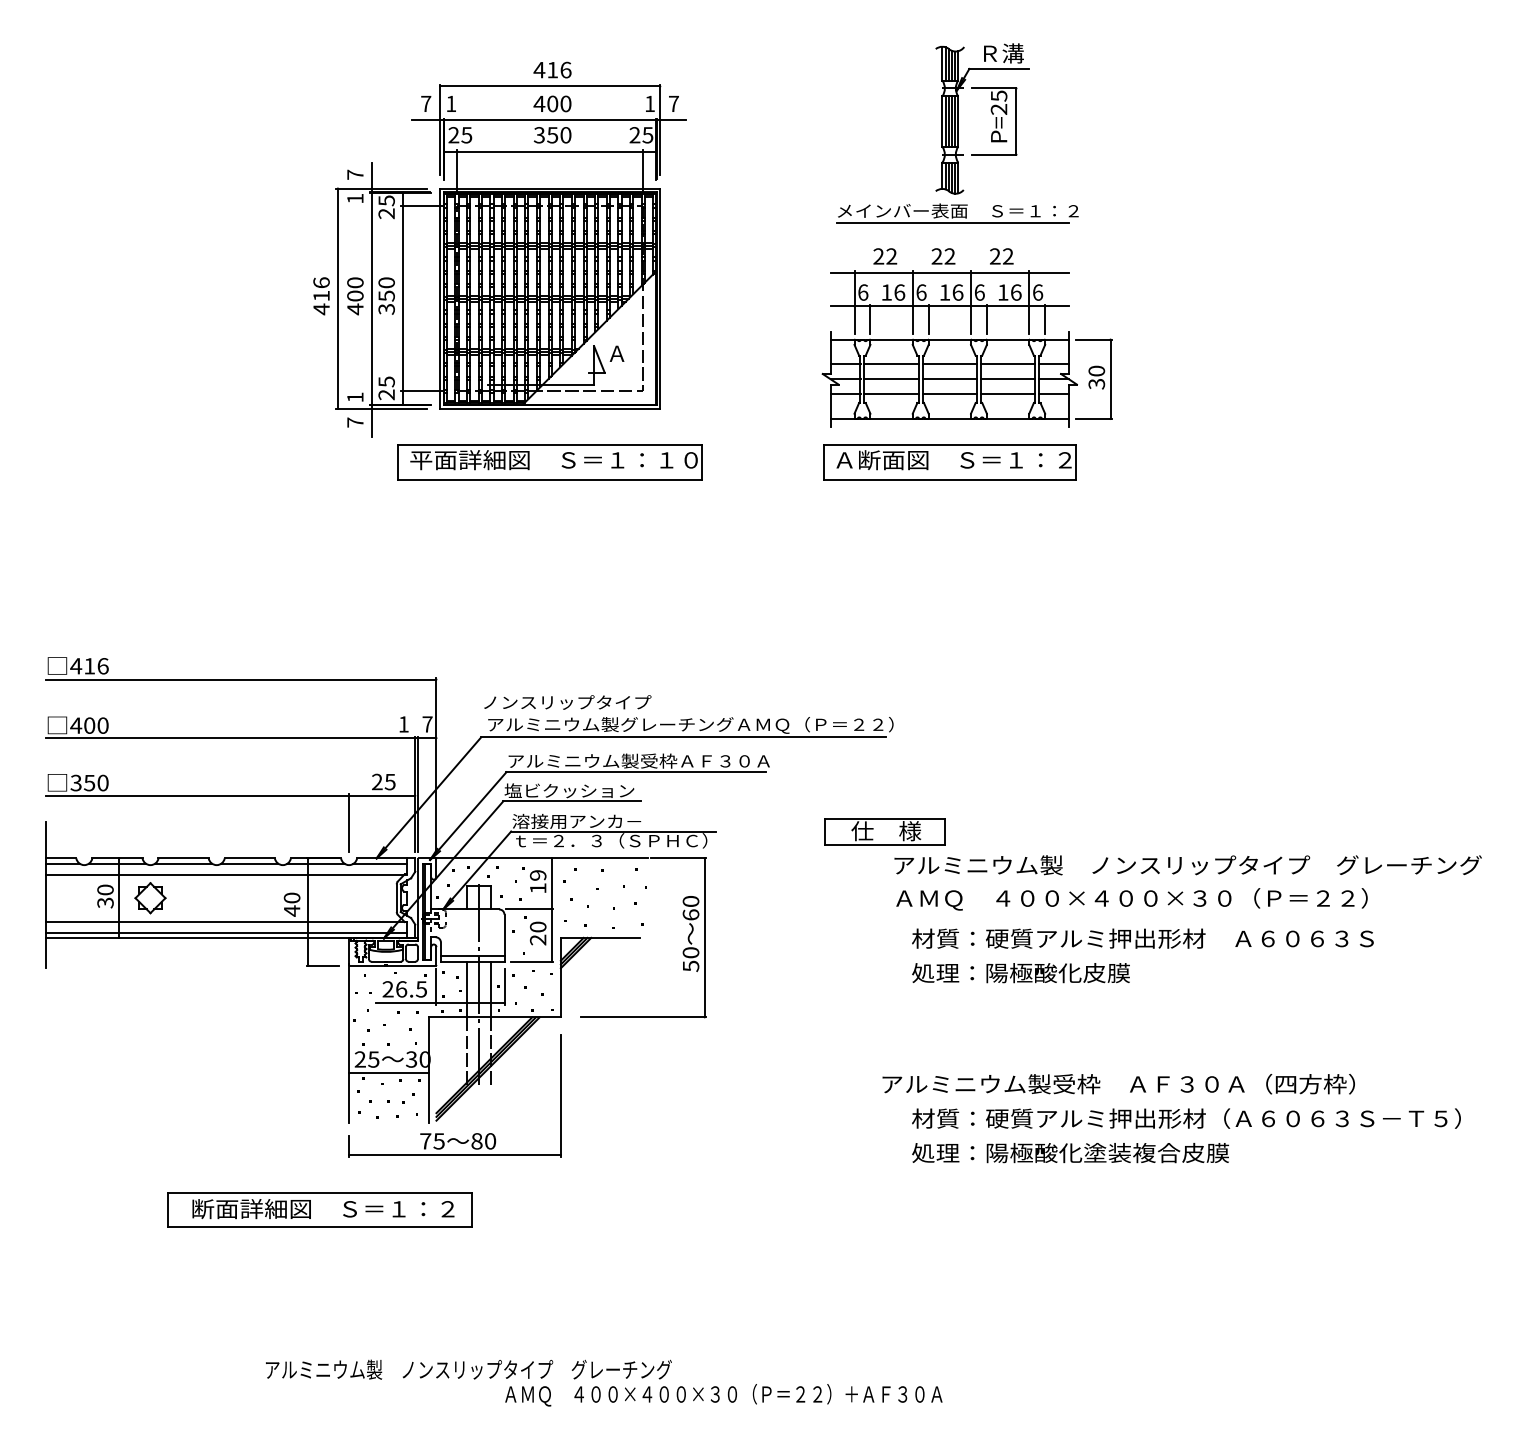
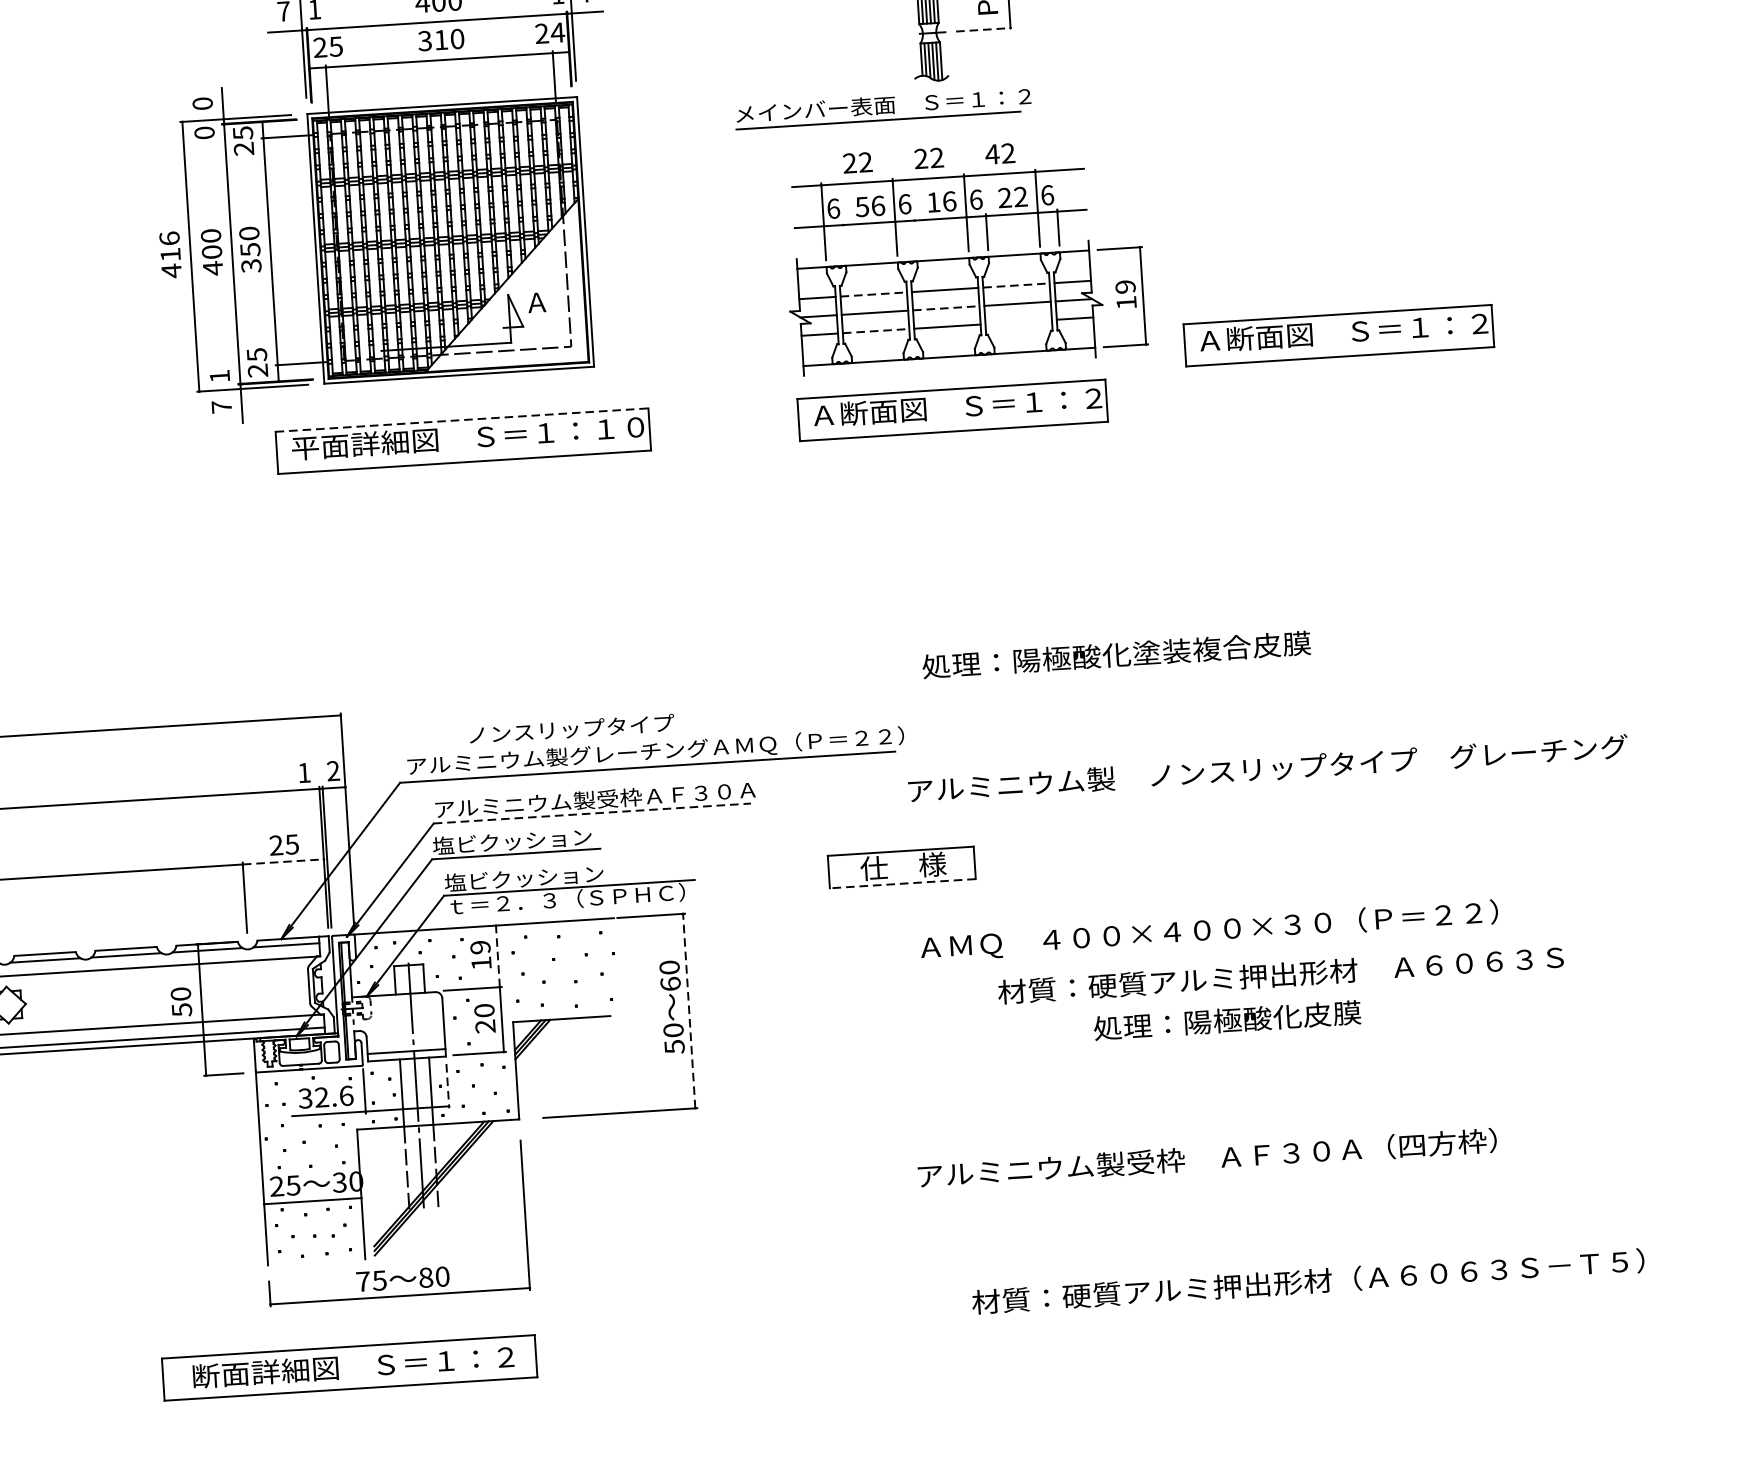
text: (552, 135) -> (441, 40), 350 -> 310
text: (647, 135) -> (557, 33), 25 -> 24
line: (994, 154) -> (983, 29), solid -> dashed
text: (355, 174) -> (202, 103), 7 -> 0
text: (355, 198) -> (204, 132), 1 -> 0
part: (957, 213) -> (882, 108), moved
text: (995, 256) -> (992, 154), 22 -> 42
text: (886, 292) -> (862, 206), 16 -> 56
text: (1009, 292) -> (1012, 197), 16 -> 22
line: (870, 319) -> (844, 241), removed
line: (928, 319) -> (915, 236), removed
line: (892, 364) -> (874, 294), solid -> dashed
line: (1008, 364) -> (1016, 285), solid -> dashed
text: (1096, 377) -> (1125, 294), 30 -> 19
line: (950, 379) -> (947, 308), solid -> dashed
line: (892, 394) -> (877, 331), solid -> dashed
line: (1007, 394) -> (1018, 322), removed
part: (1267, 421) -> (1338, 335), added
line: (550, 445) -> (462, 420), solid -> dashed
text: (567, 702) -> (571, 729), moved
text: (427, 724) -> (333, 771), 7 -> 2
line: (636, 772) -> (592, 813), solid -> dashed
line: (382, 795) -> (283, 861), solid -> dashed
text: (577, 820) -> (524, 877), 溶接用アンカ－ -> 塩ビクッション
line: (885, 845) -> (903, 884), solid -> dashed
text: (1187, 865) -> (1267, 768), moved
line: (551, 883) -> (497, 956), solid -> dashed
text: (292, 910) -> (182, 1009), 40 -> 50
line: (704, 937) -> (688, 1010), solid -> dashed
text: (1142, 938) -> (1280, 974), moved
text: (1020, 973) -> (1226, 1021), moved
line: (504, 987) -> (447, 1087), solid -> dashed
text: (404, 989) -> (325, 1097), 26.5 -> 32.6
text: (1186, 1118) -> (1308, 1281), moved
text: (1070, 1153) -> (1116, 655), moved
part: (319, 1209) -> (348, 1367), moved

